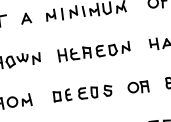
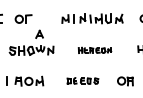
part: (25, 17) -> (39, 33), moved
part: (93, 51) -> (94, 50), size x0.6
part: (82, 92) -> (82, 80), size x0.7

